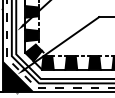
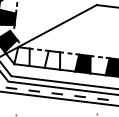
fill: (47, 62) -> (22, 55), removed
fill: (71, 62) -> (53, 59), removed

